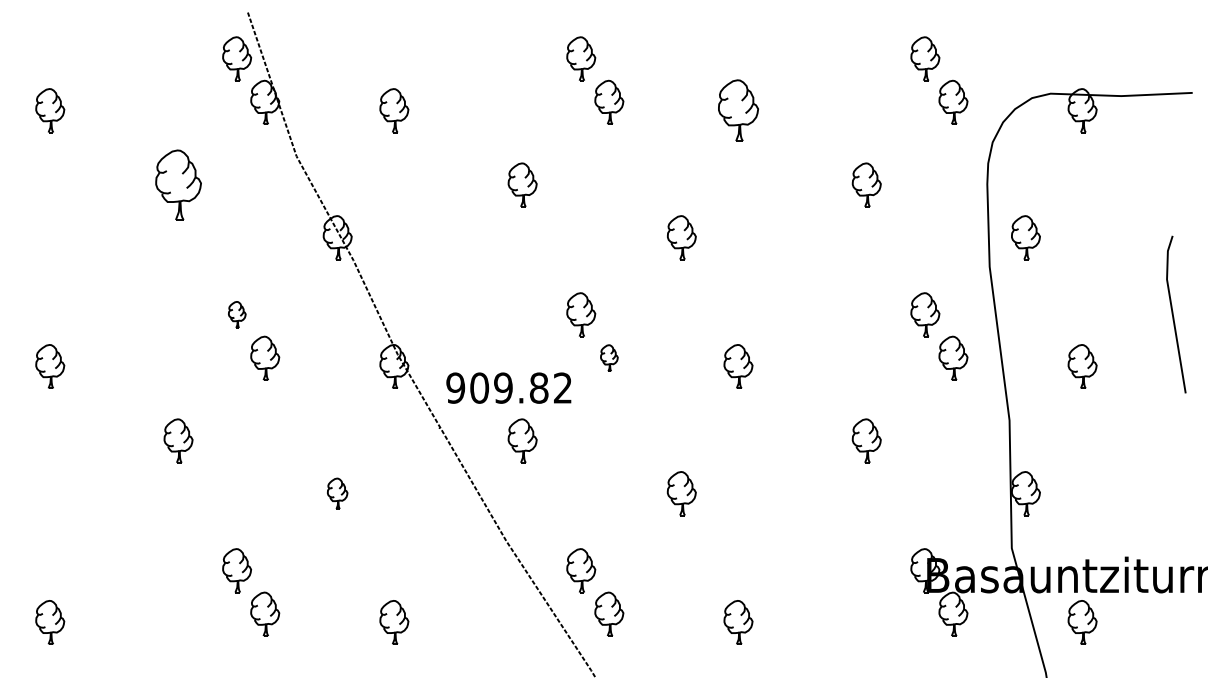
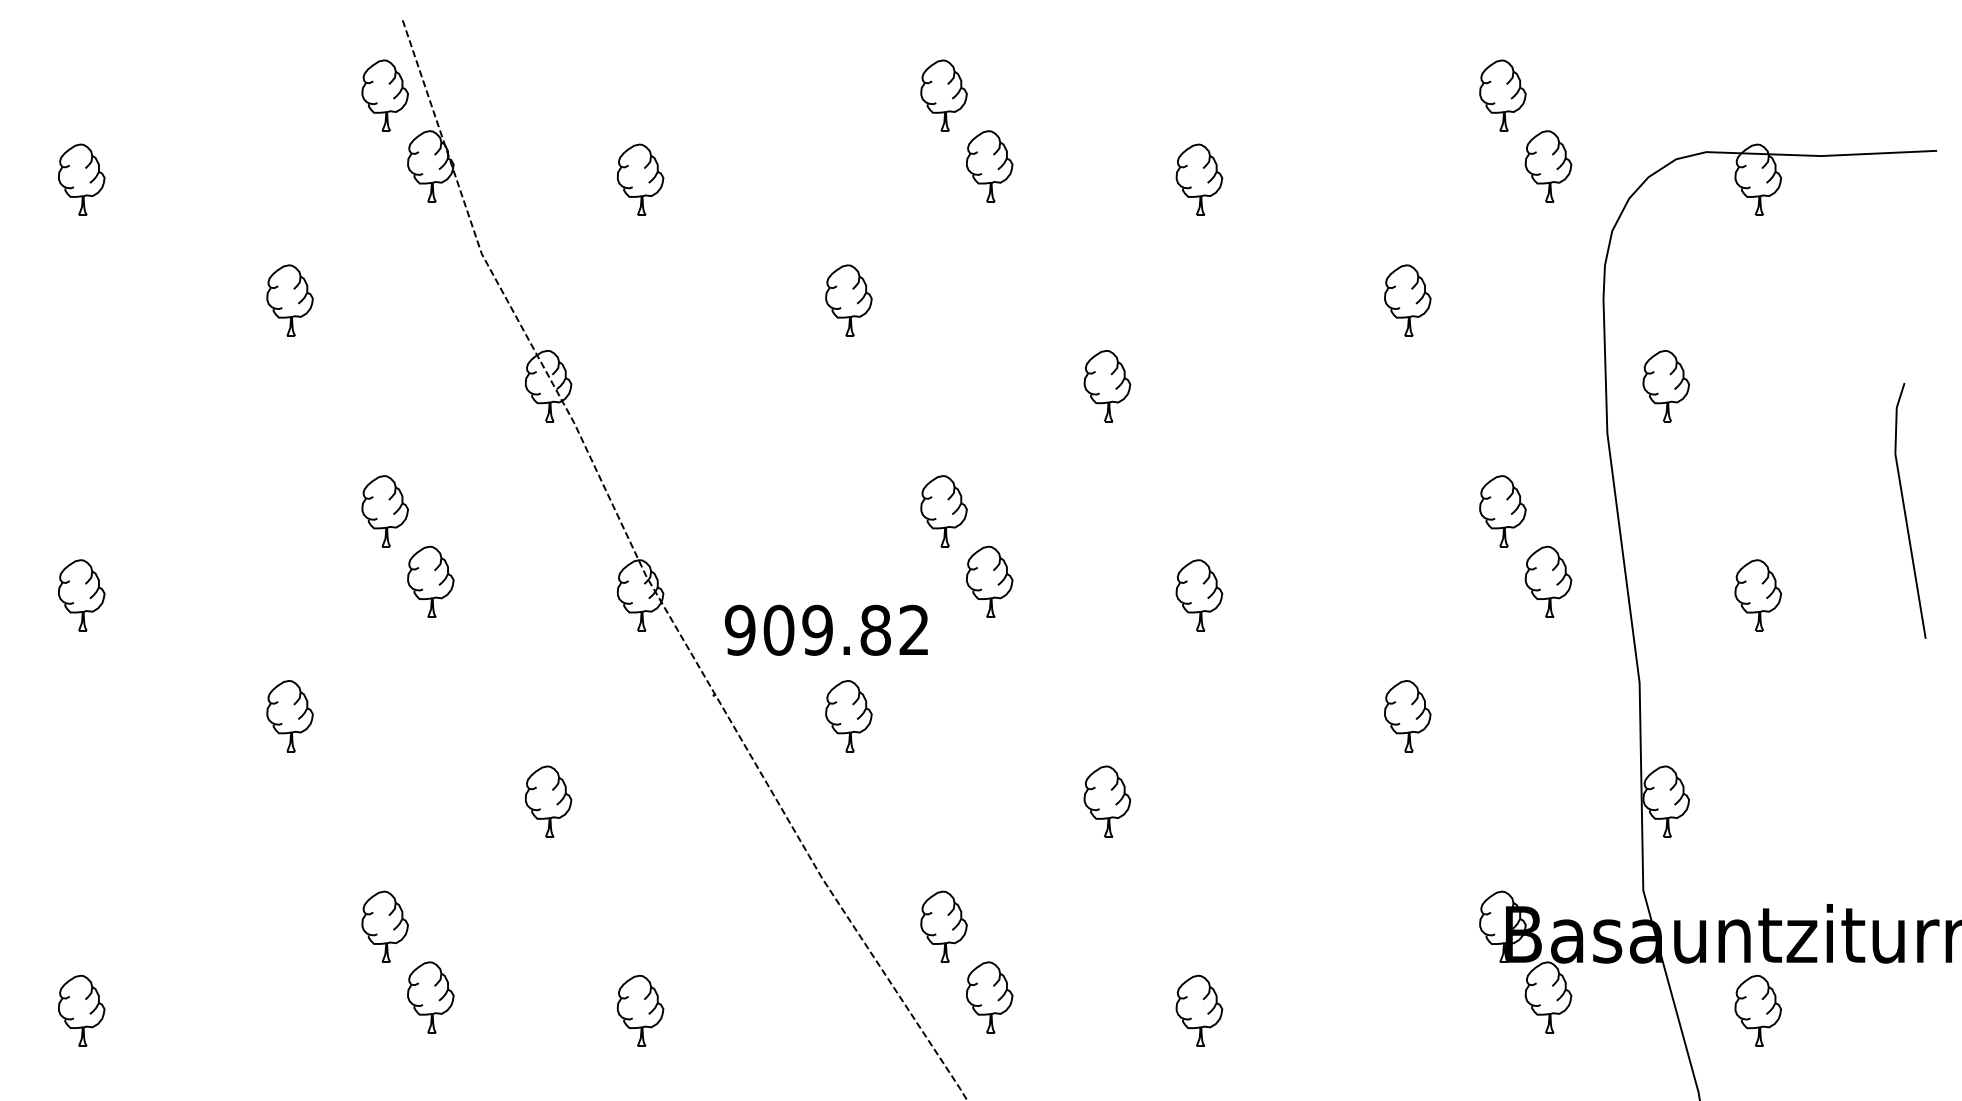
part: (738, 110) -> (1199, 179), size x0.71
part: (178, 184) -> (289, 299), size x0.62
part: (237, 314) -> (385, 510), size x1.67
part: (609, 357) -> (989, 580), size x1.67
part: (337, 493) -> (548, 801), size x1.43

